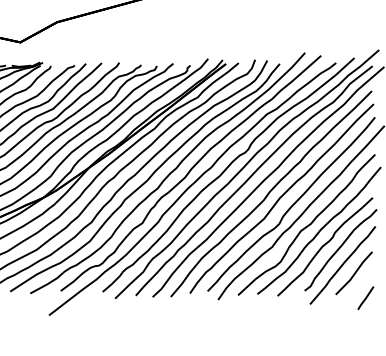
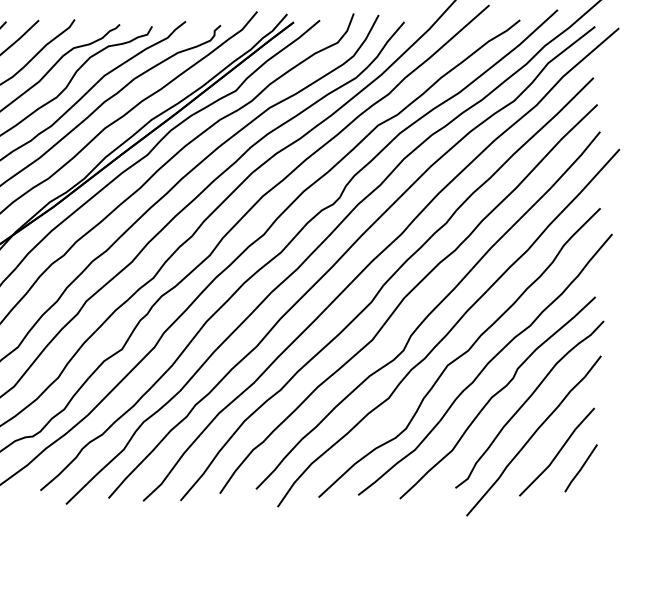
line: (365, 297) -> (580, 466), moved

